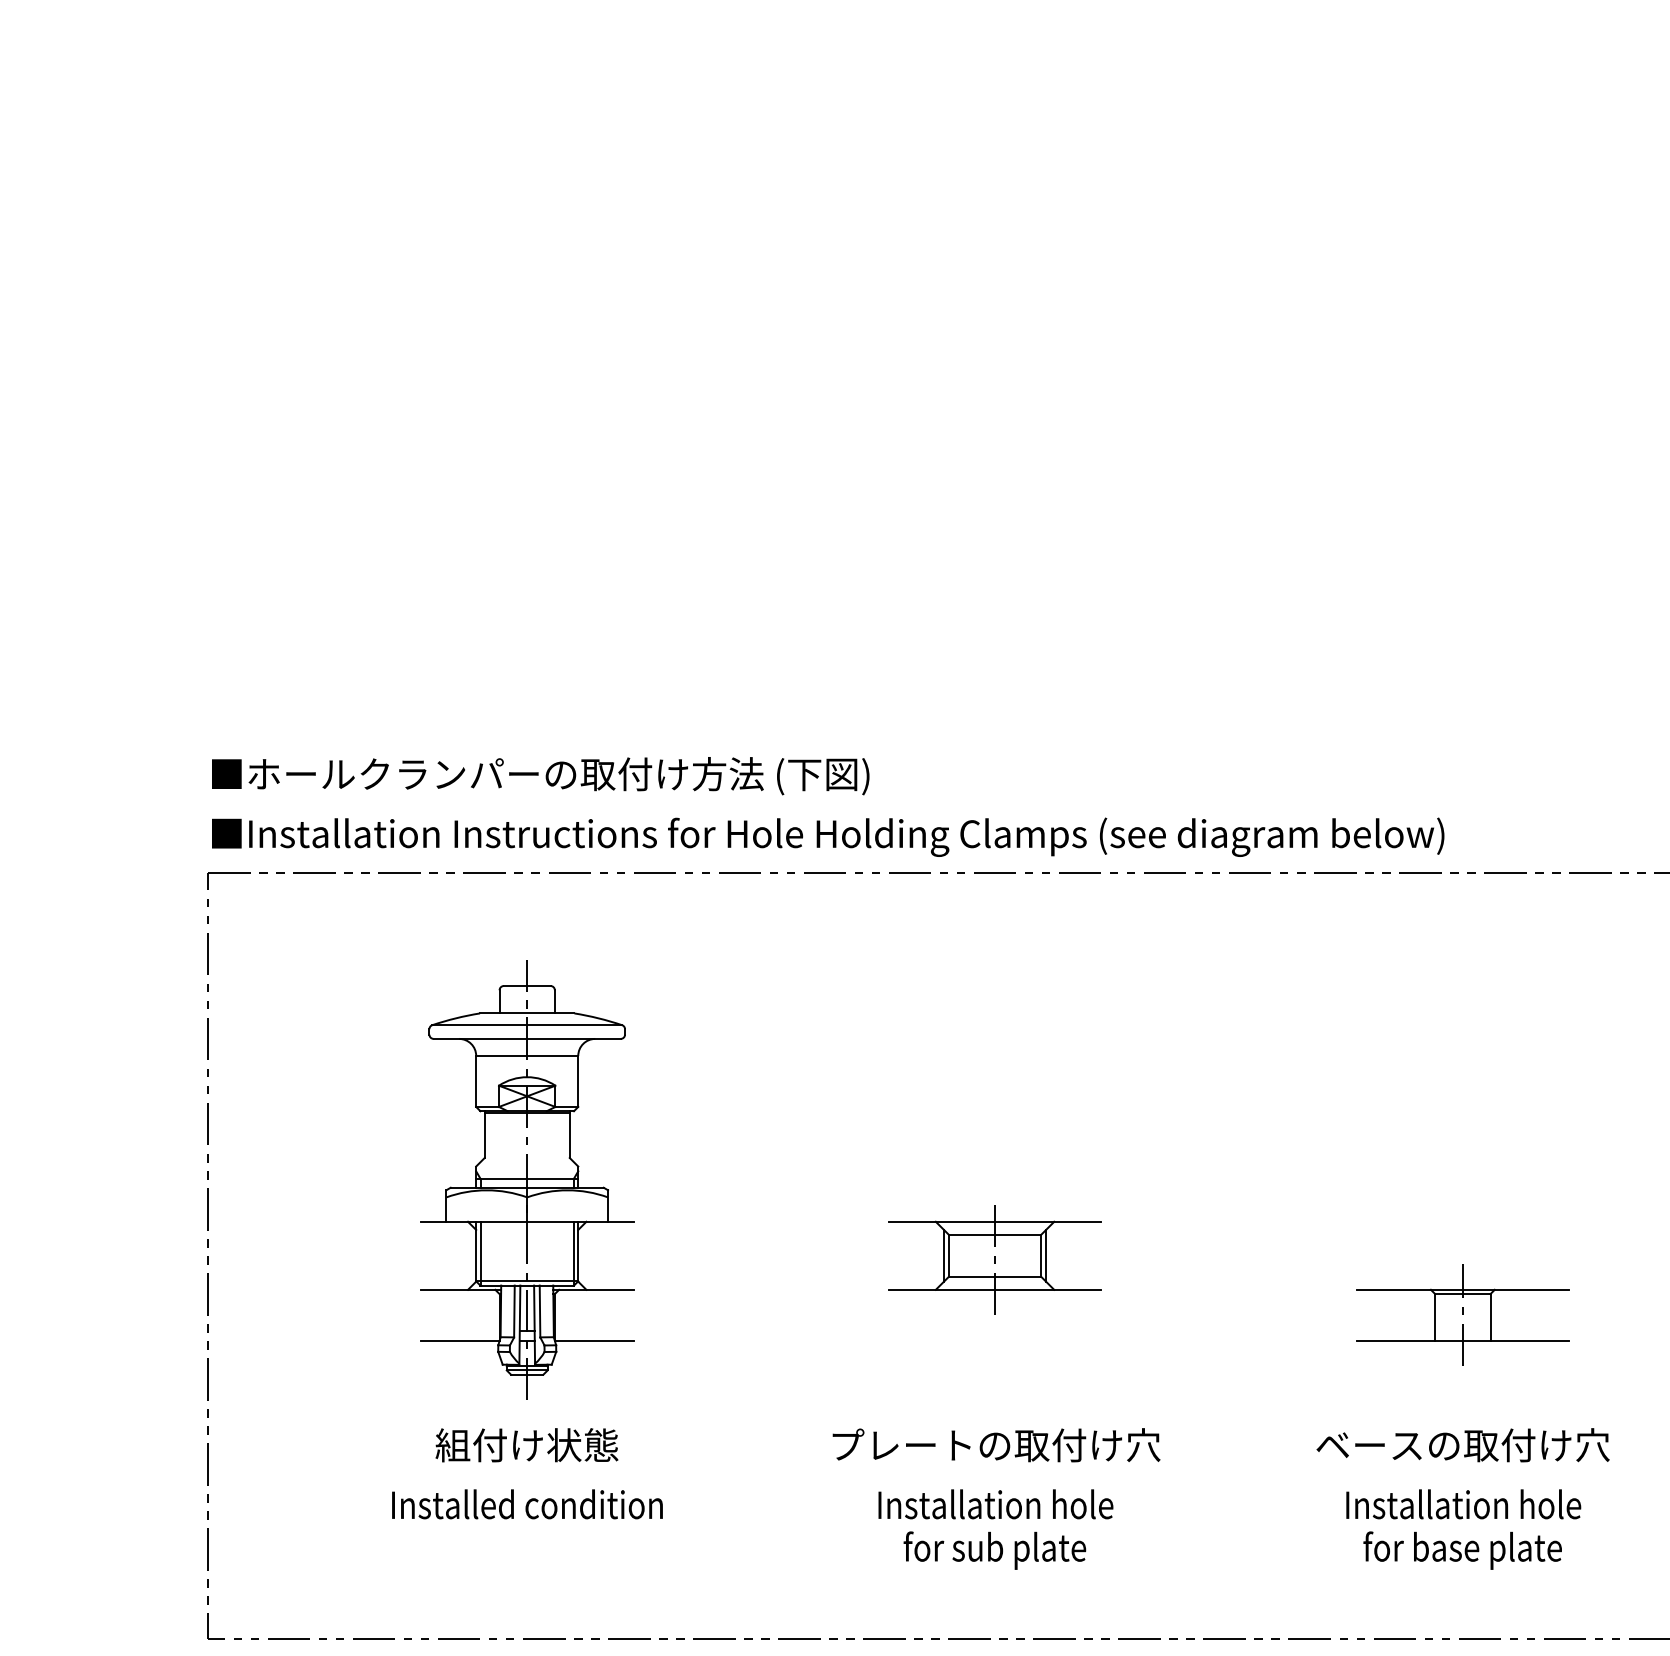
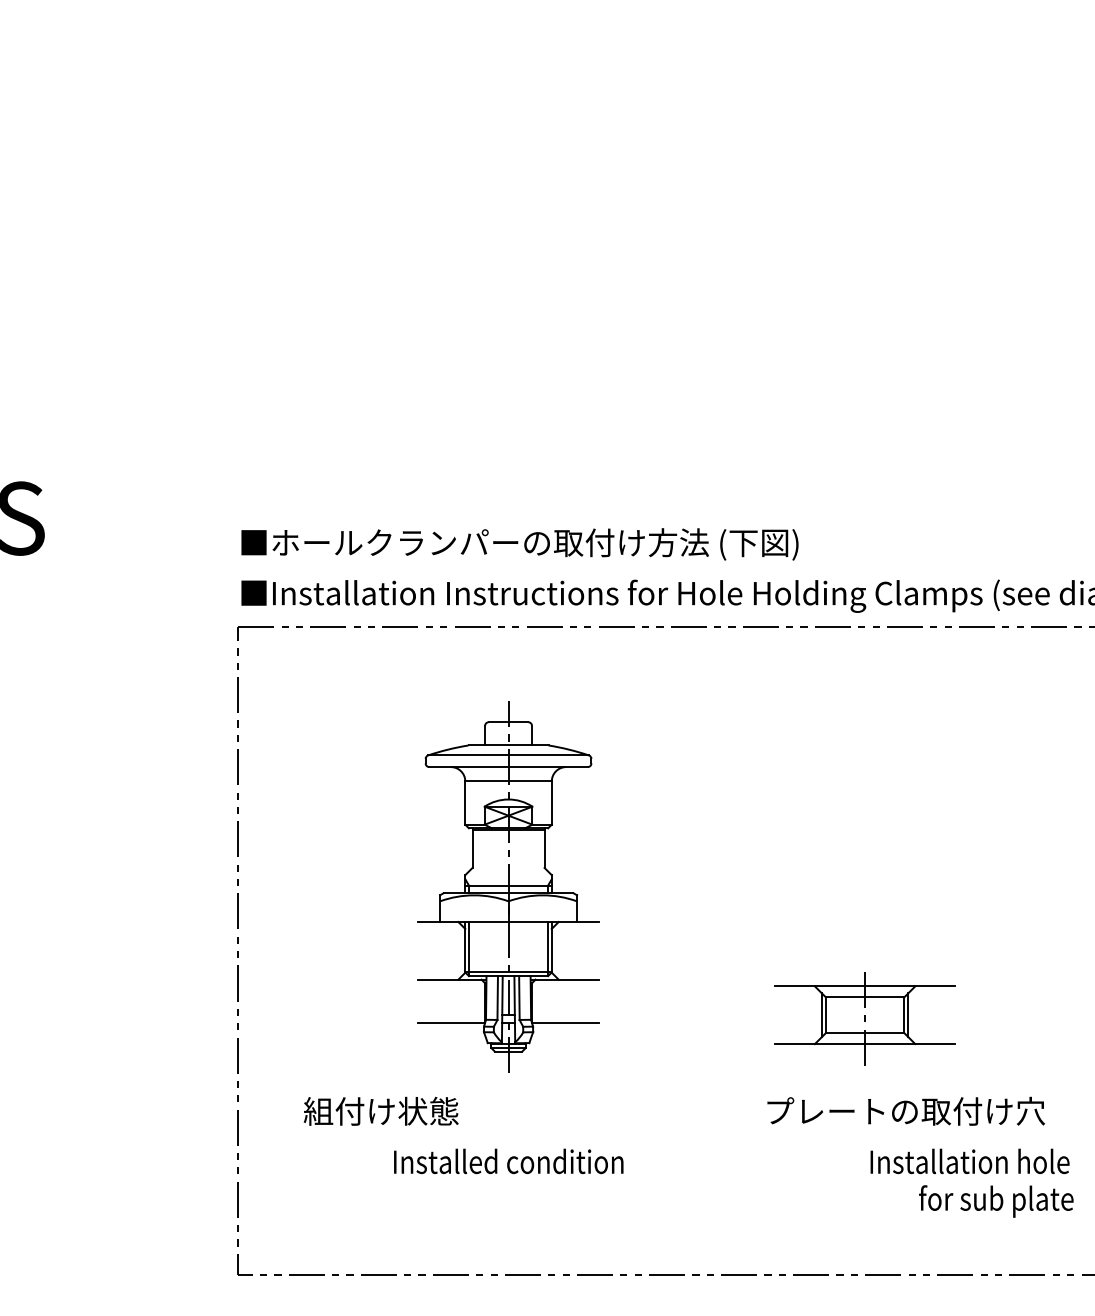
part: (994, 1259) -> (864, 1018), moved
text: (526, 1445) -> (380, 1111), moved
text: (995, 1504) -> (969, 1161), moved
text: (994, 1550) -> (995, 1201), moved

